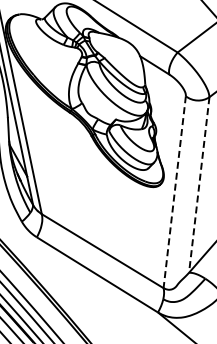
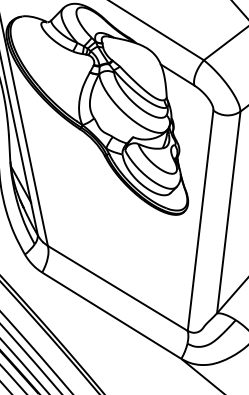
line: (199, 185) -> (229, 213), dashed -> solid
line: (174, 192) -> (200, 221), dashed -> solid

